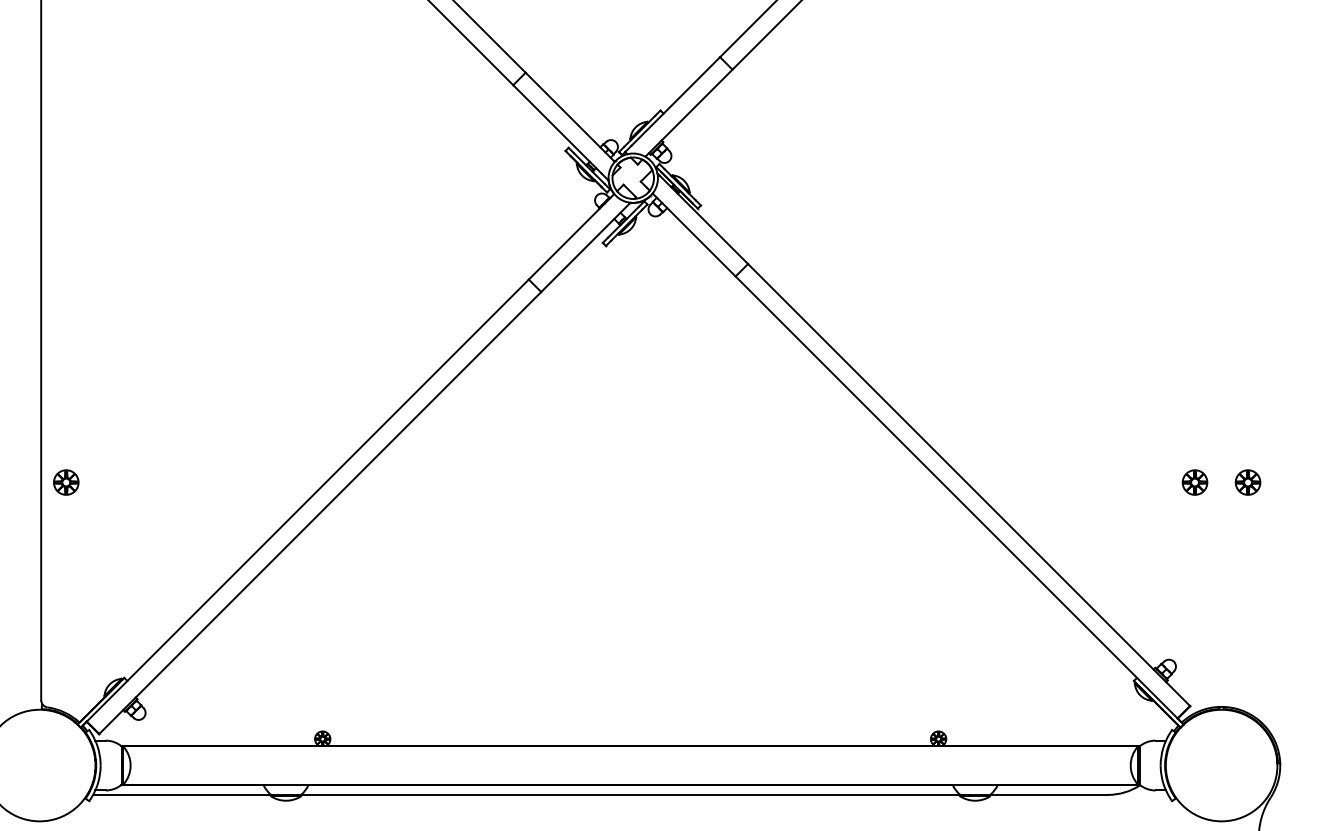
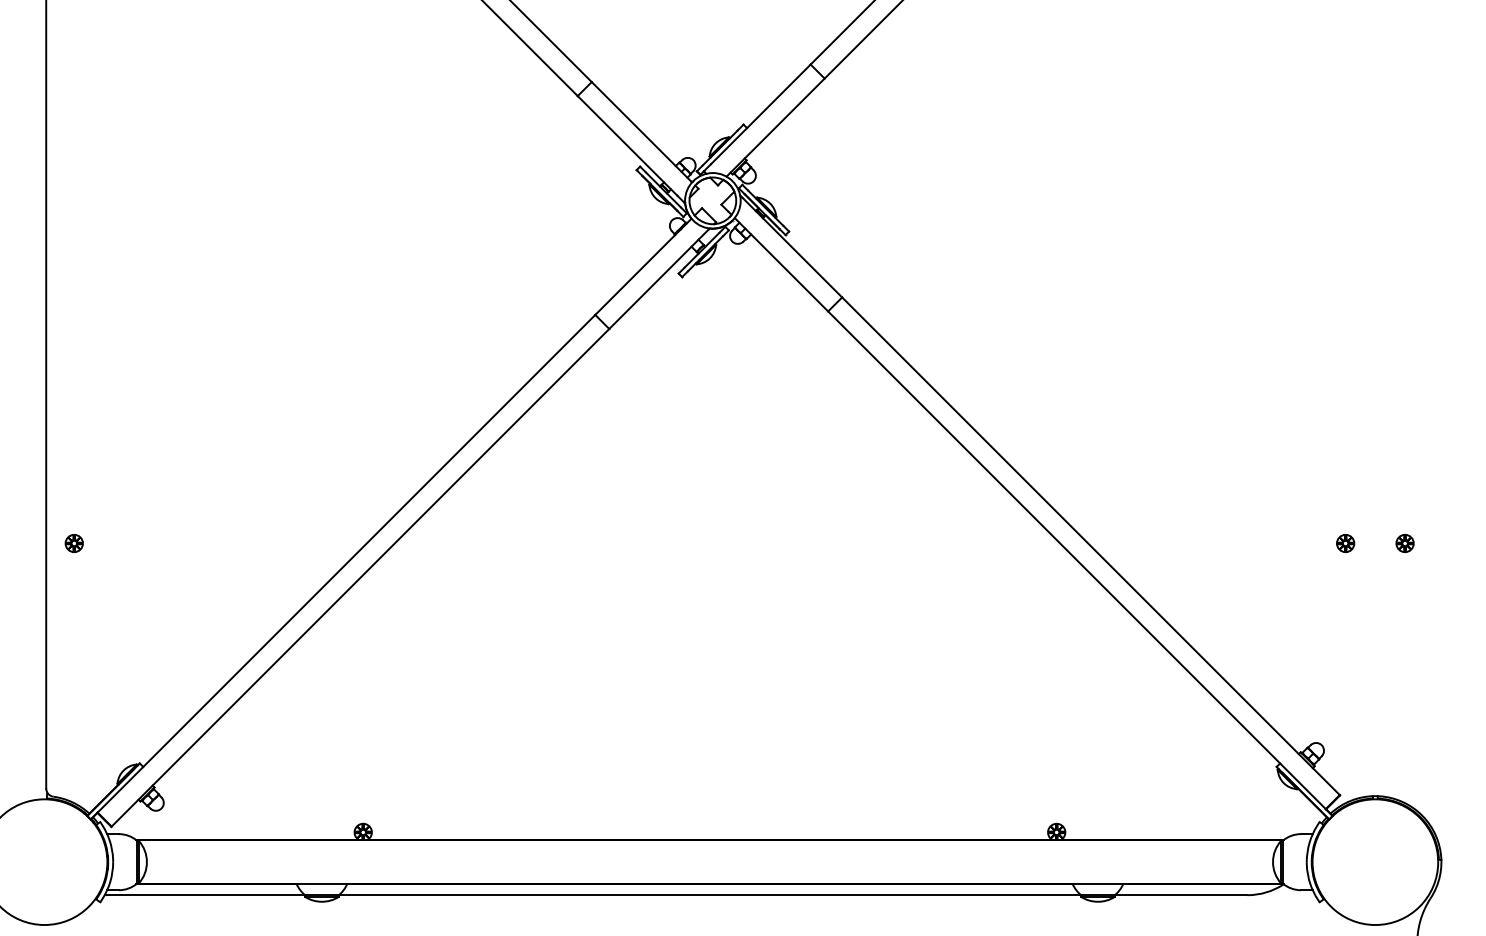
part: (65, 482) -> (73, 543), size x0.62
part: (1195, 482) -> (1345, 543), size x0.62
part: (1247, 482) -> (1404, 543), size x0.62

